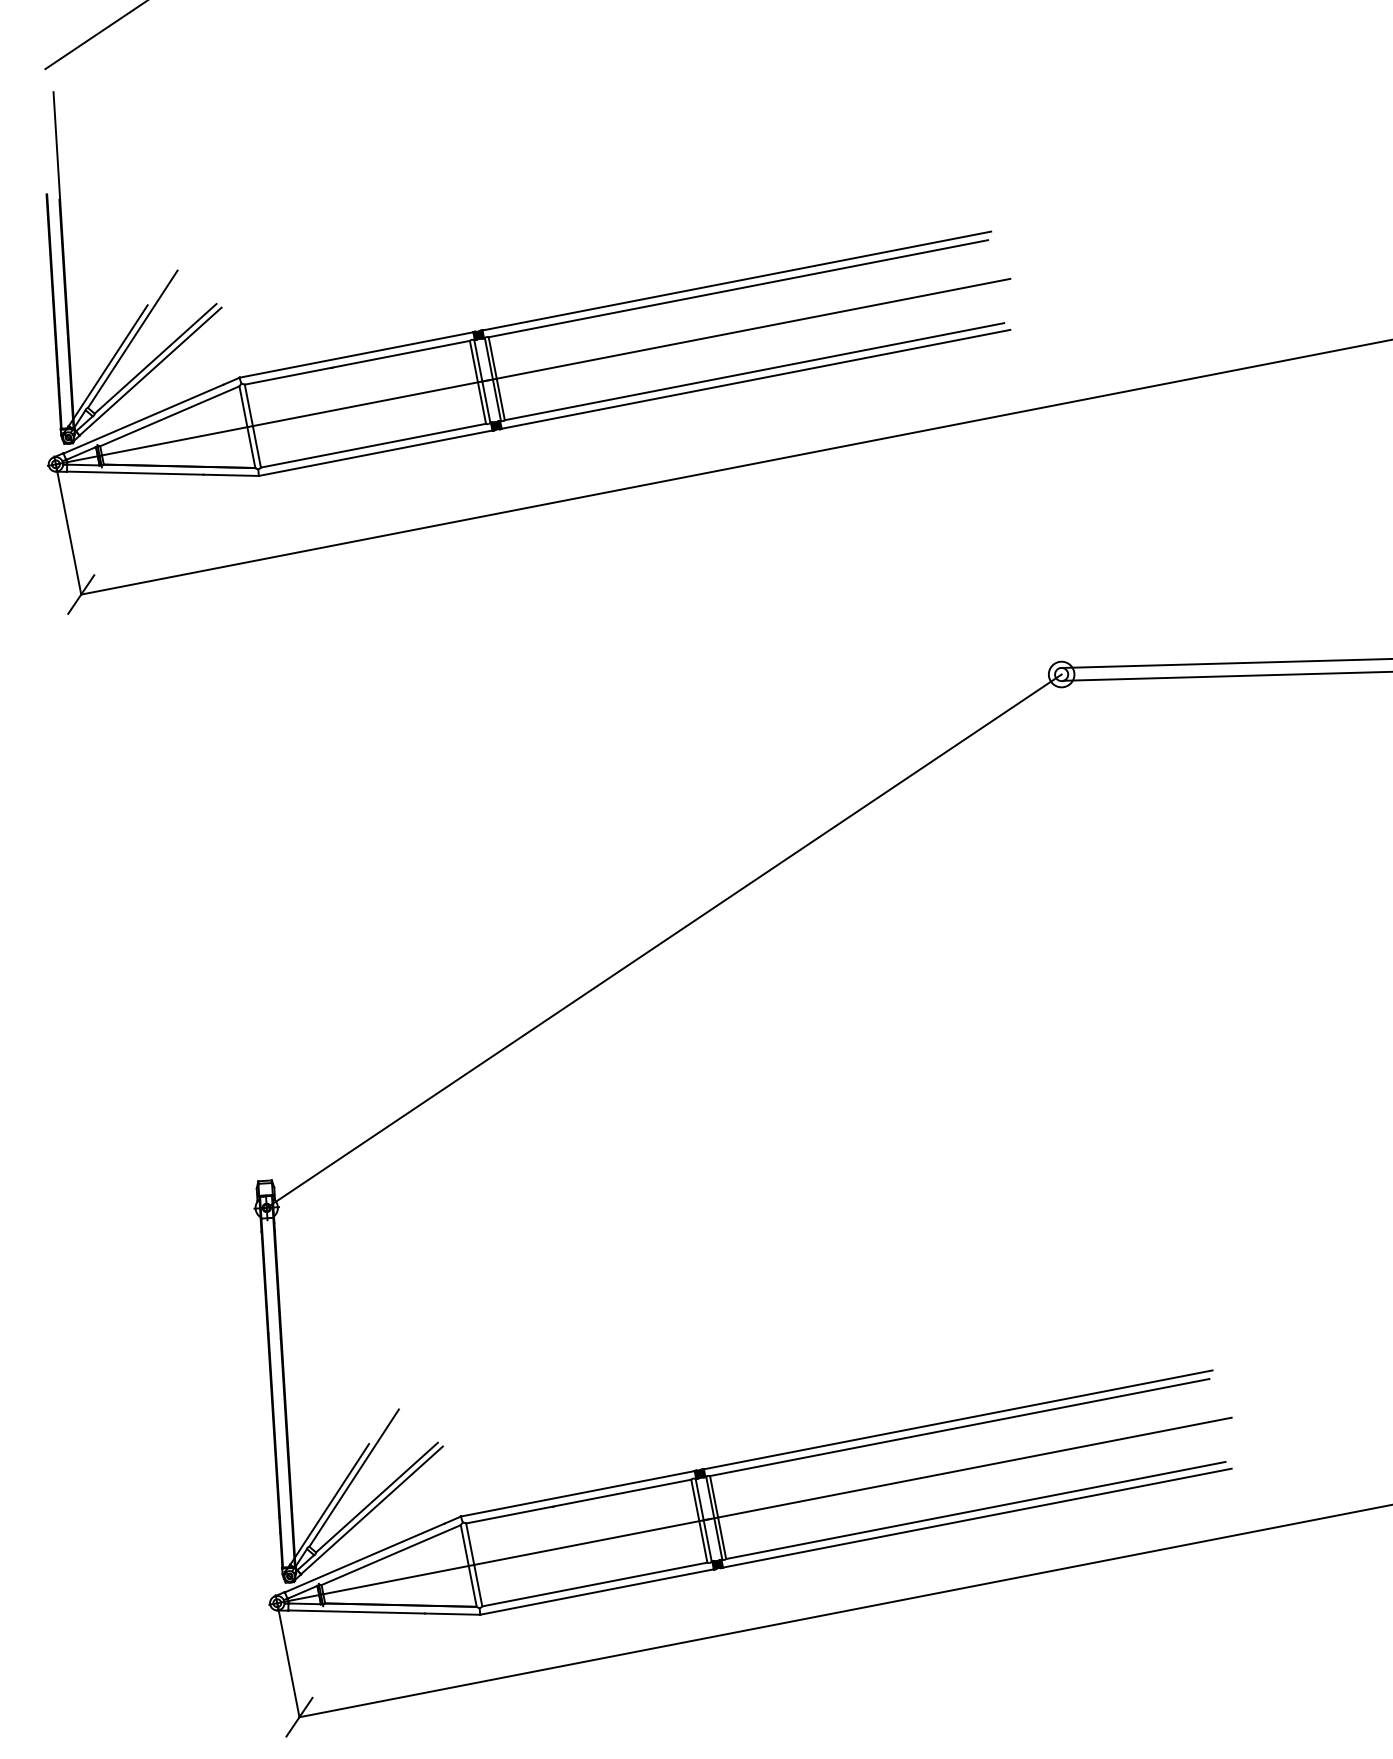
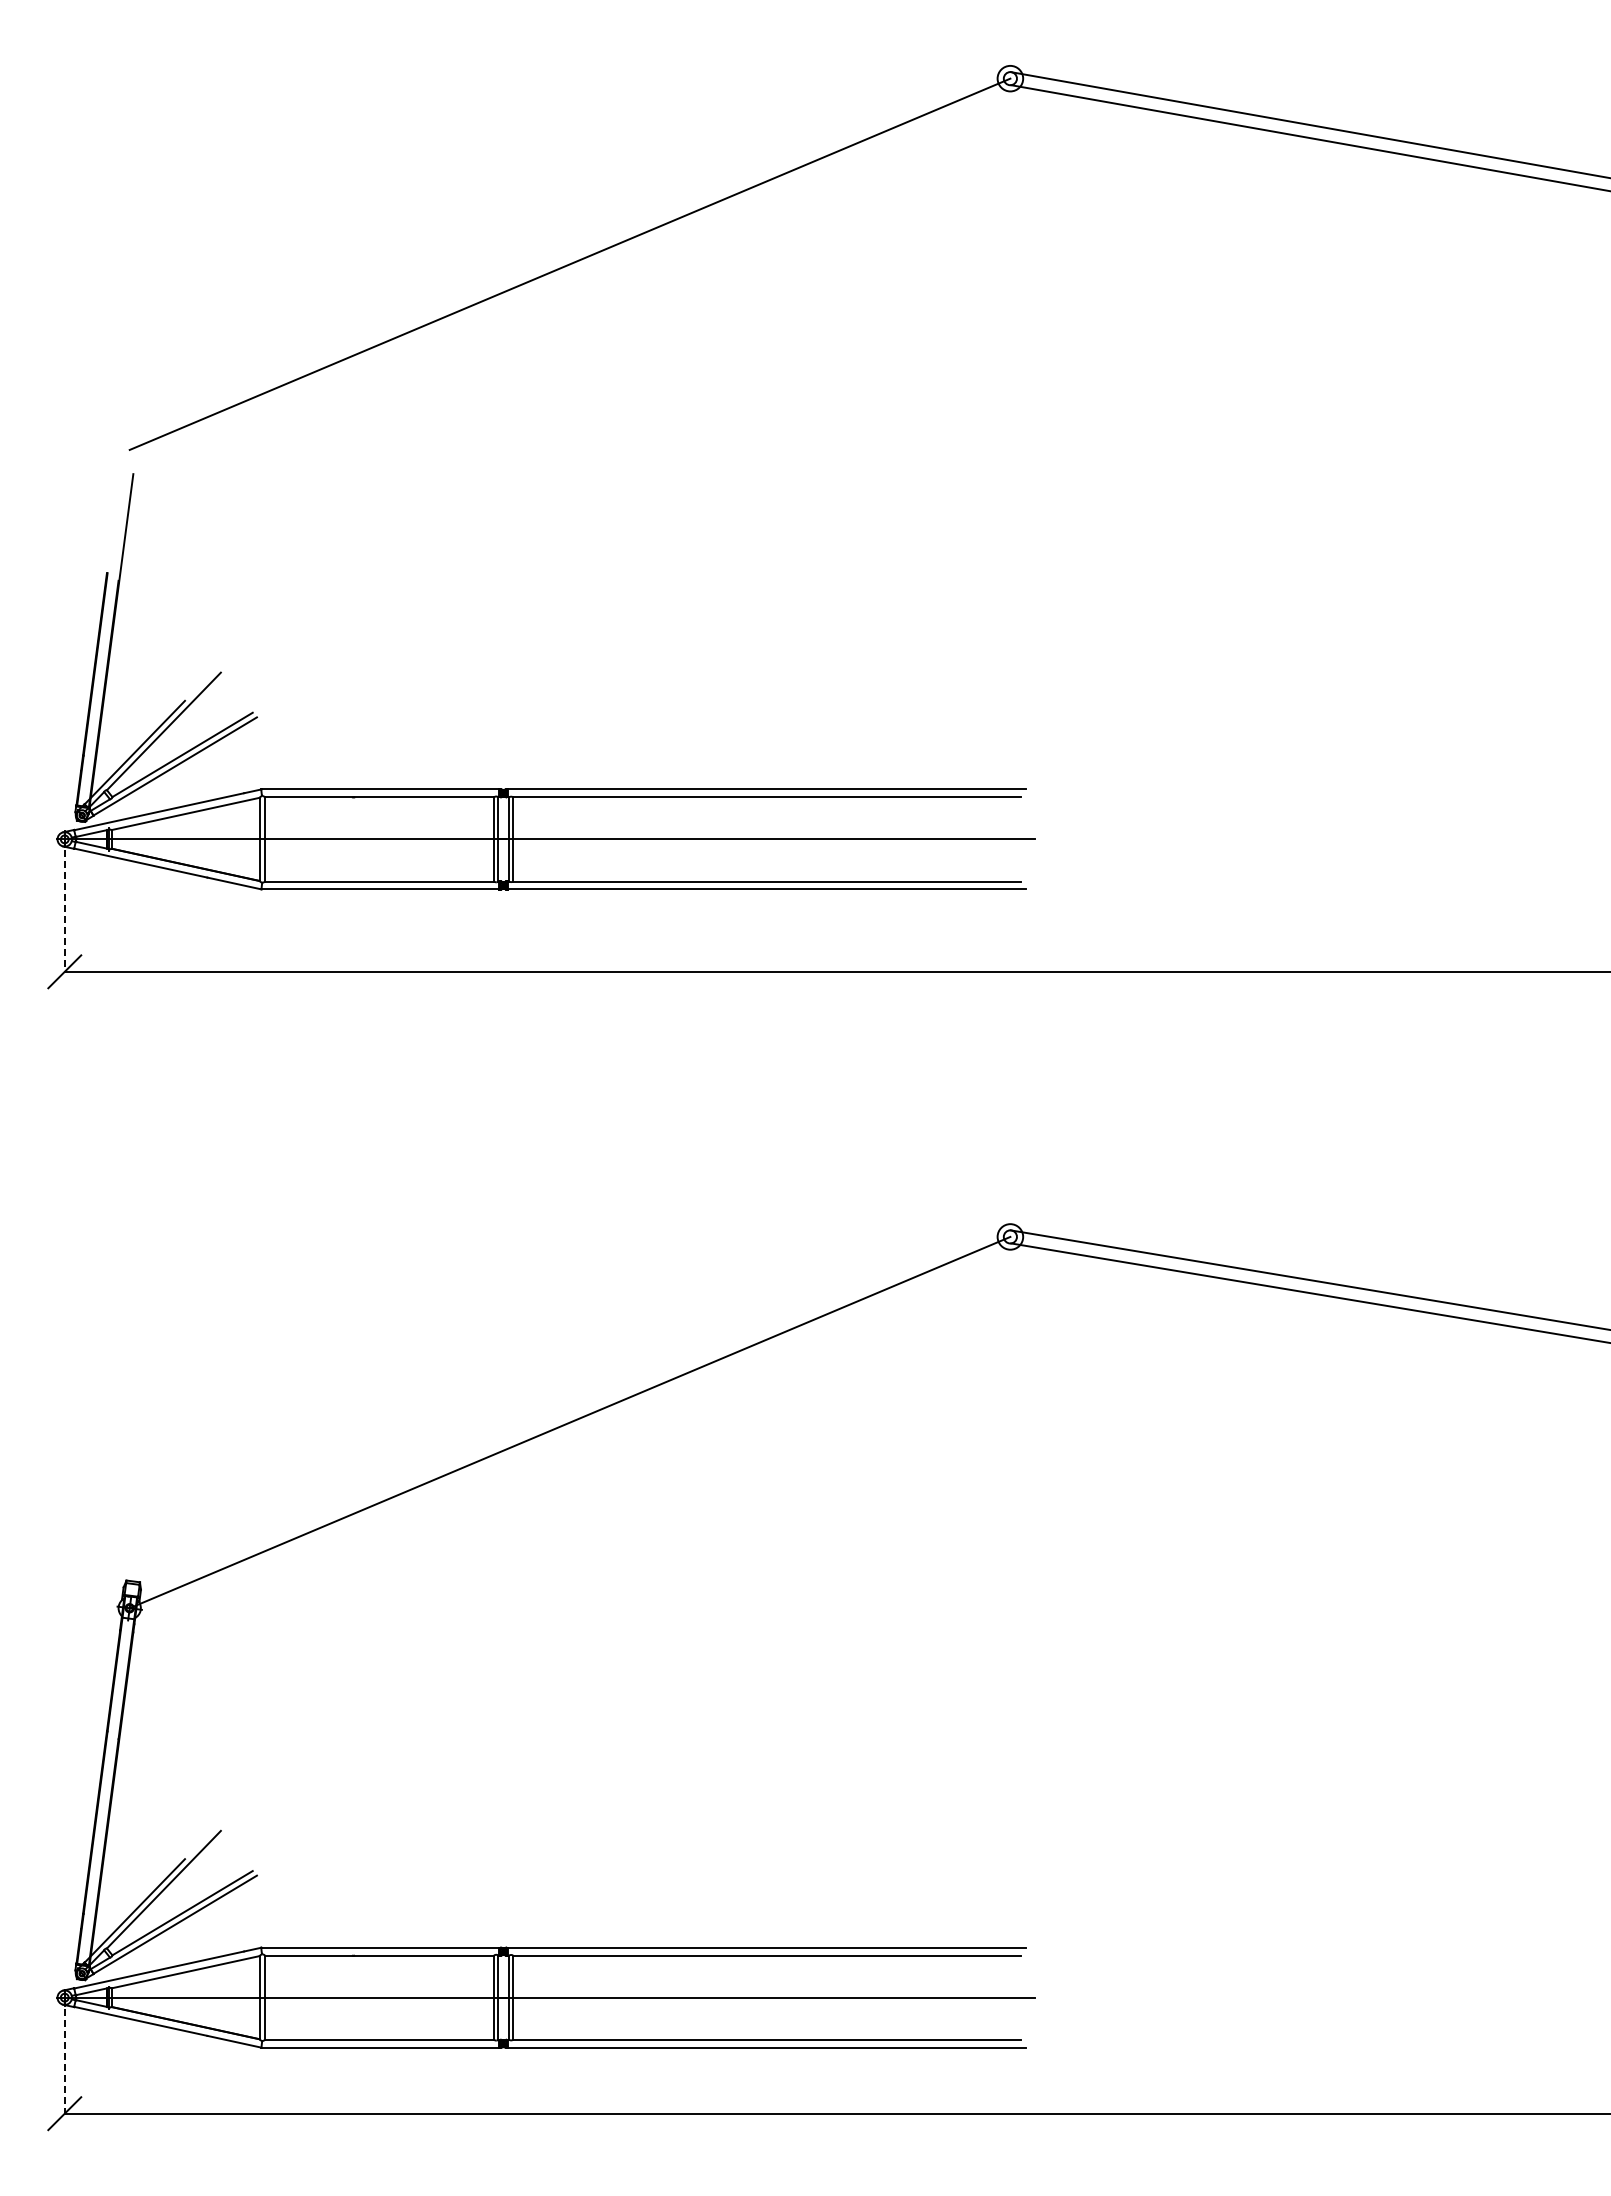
line: (68, 530) -> (64, 906), solid -> dashed
line: (288, 1661) -> (64, 2056), solid -> dashed

